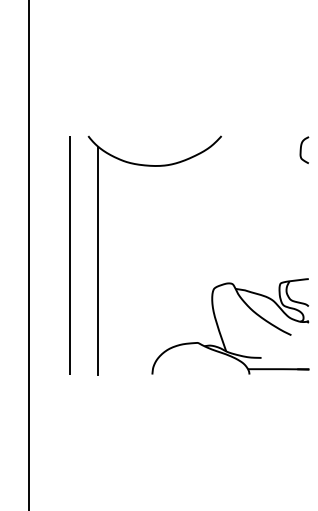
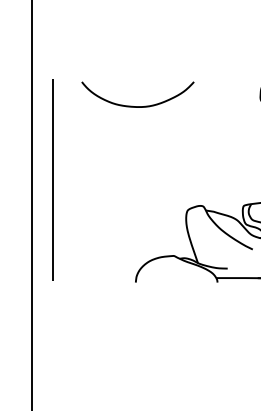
line: (69, 255) -> (51, 179), moved
line: (98, 260) -> (90, 186), removed

